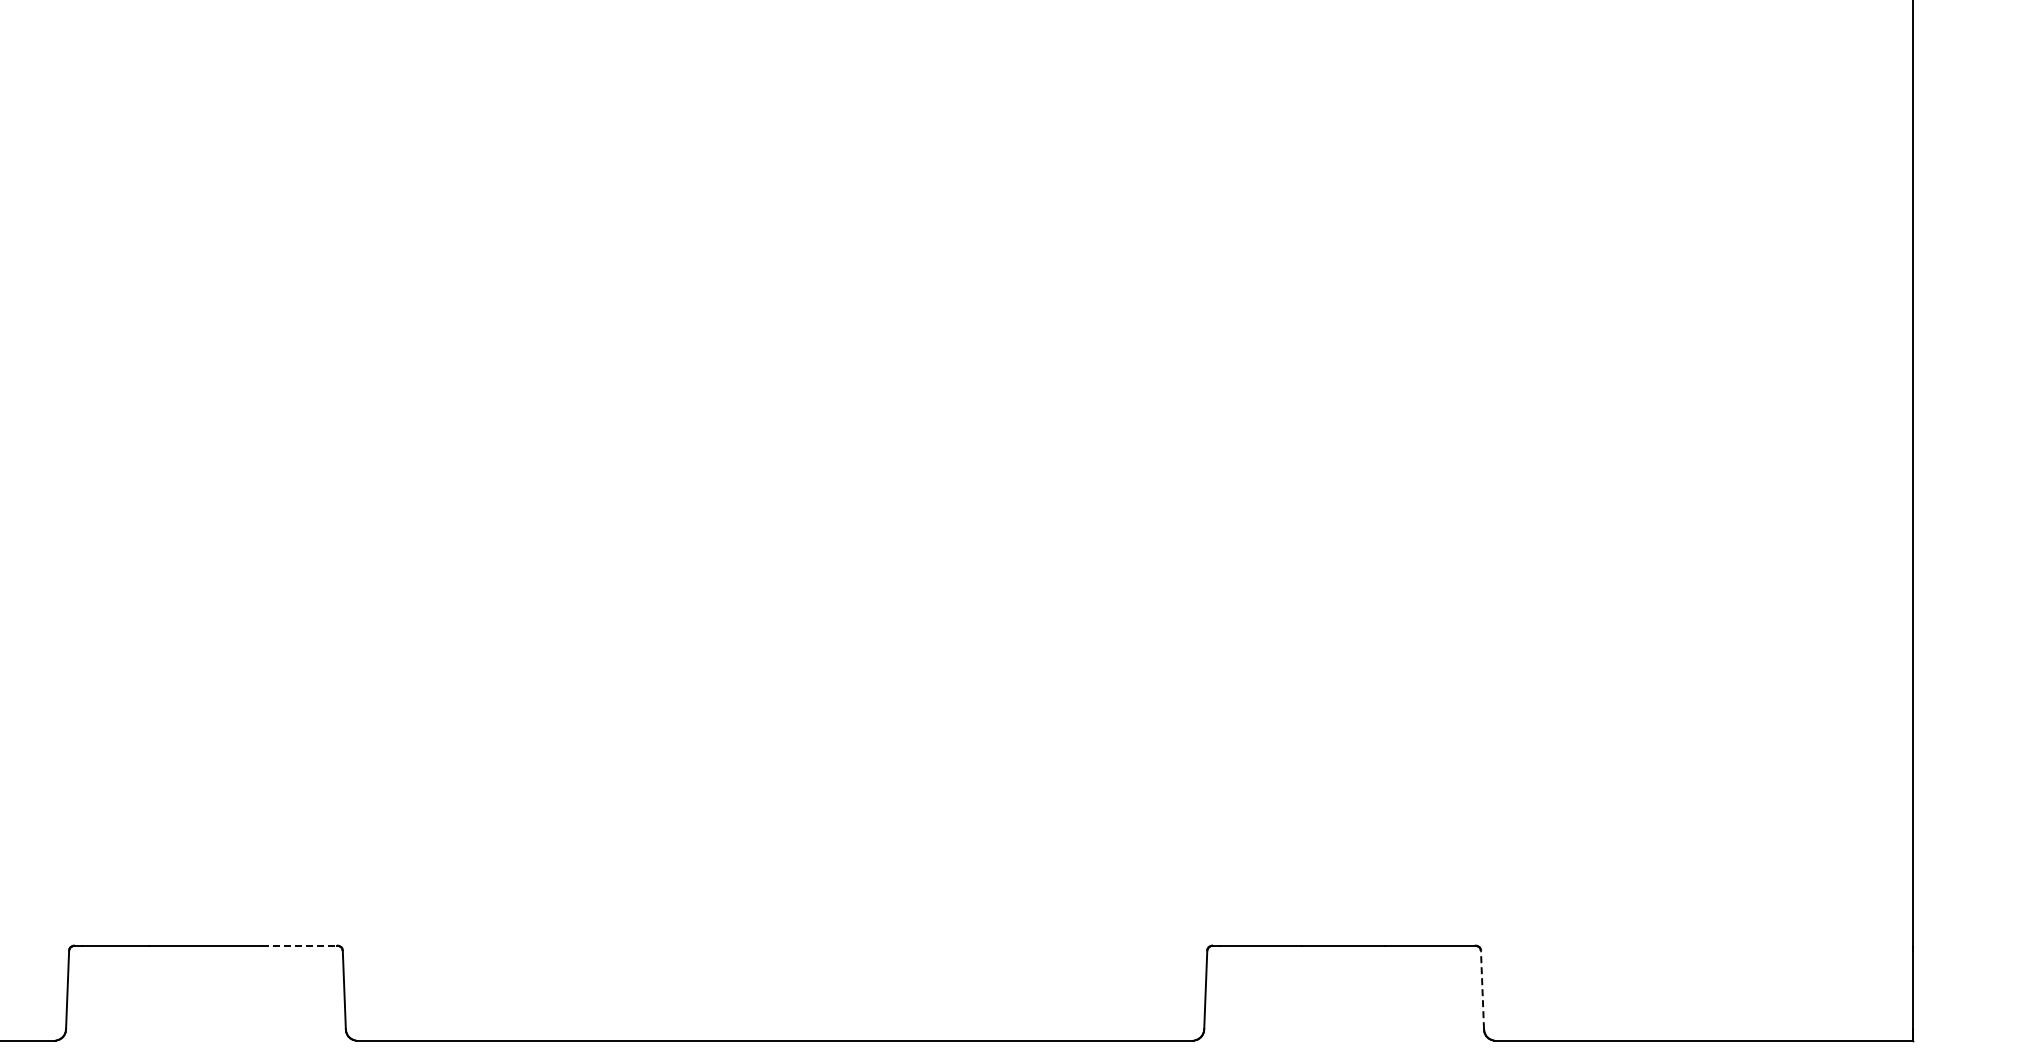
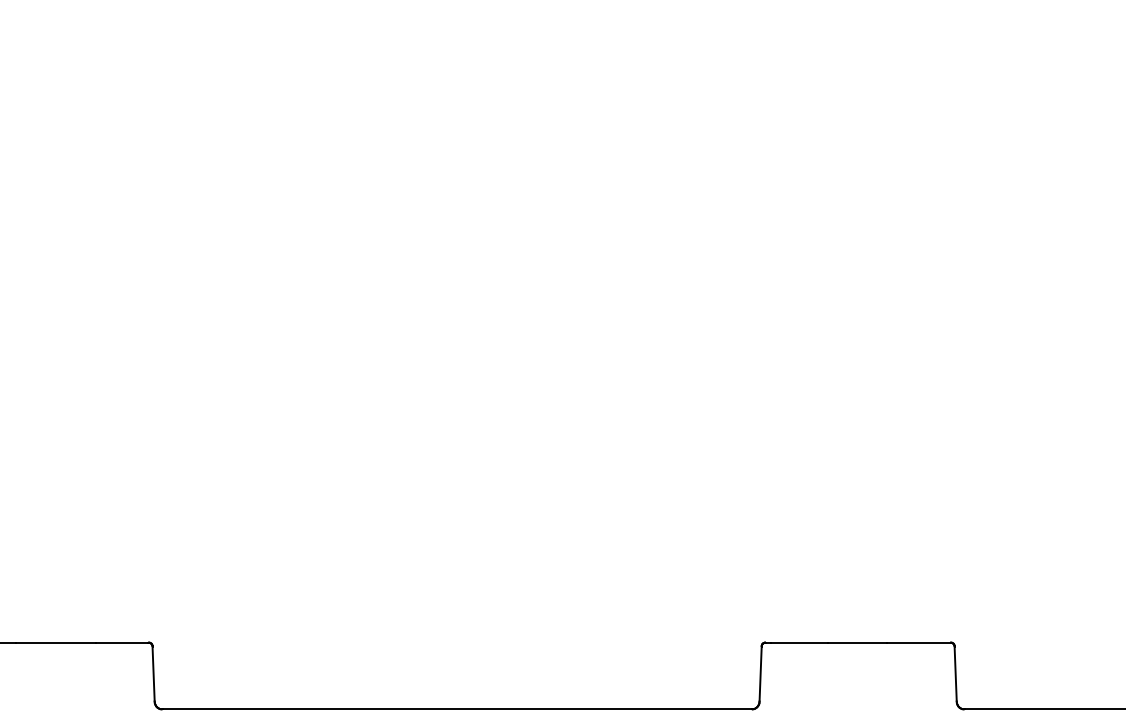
line: (299, 945) -> (122, 642), dashed -> solid
line: (1482, 990) -> (955, 674), dashed -> solid

